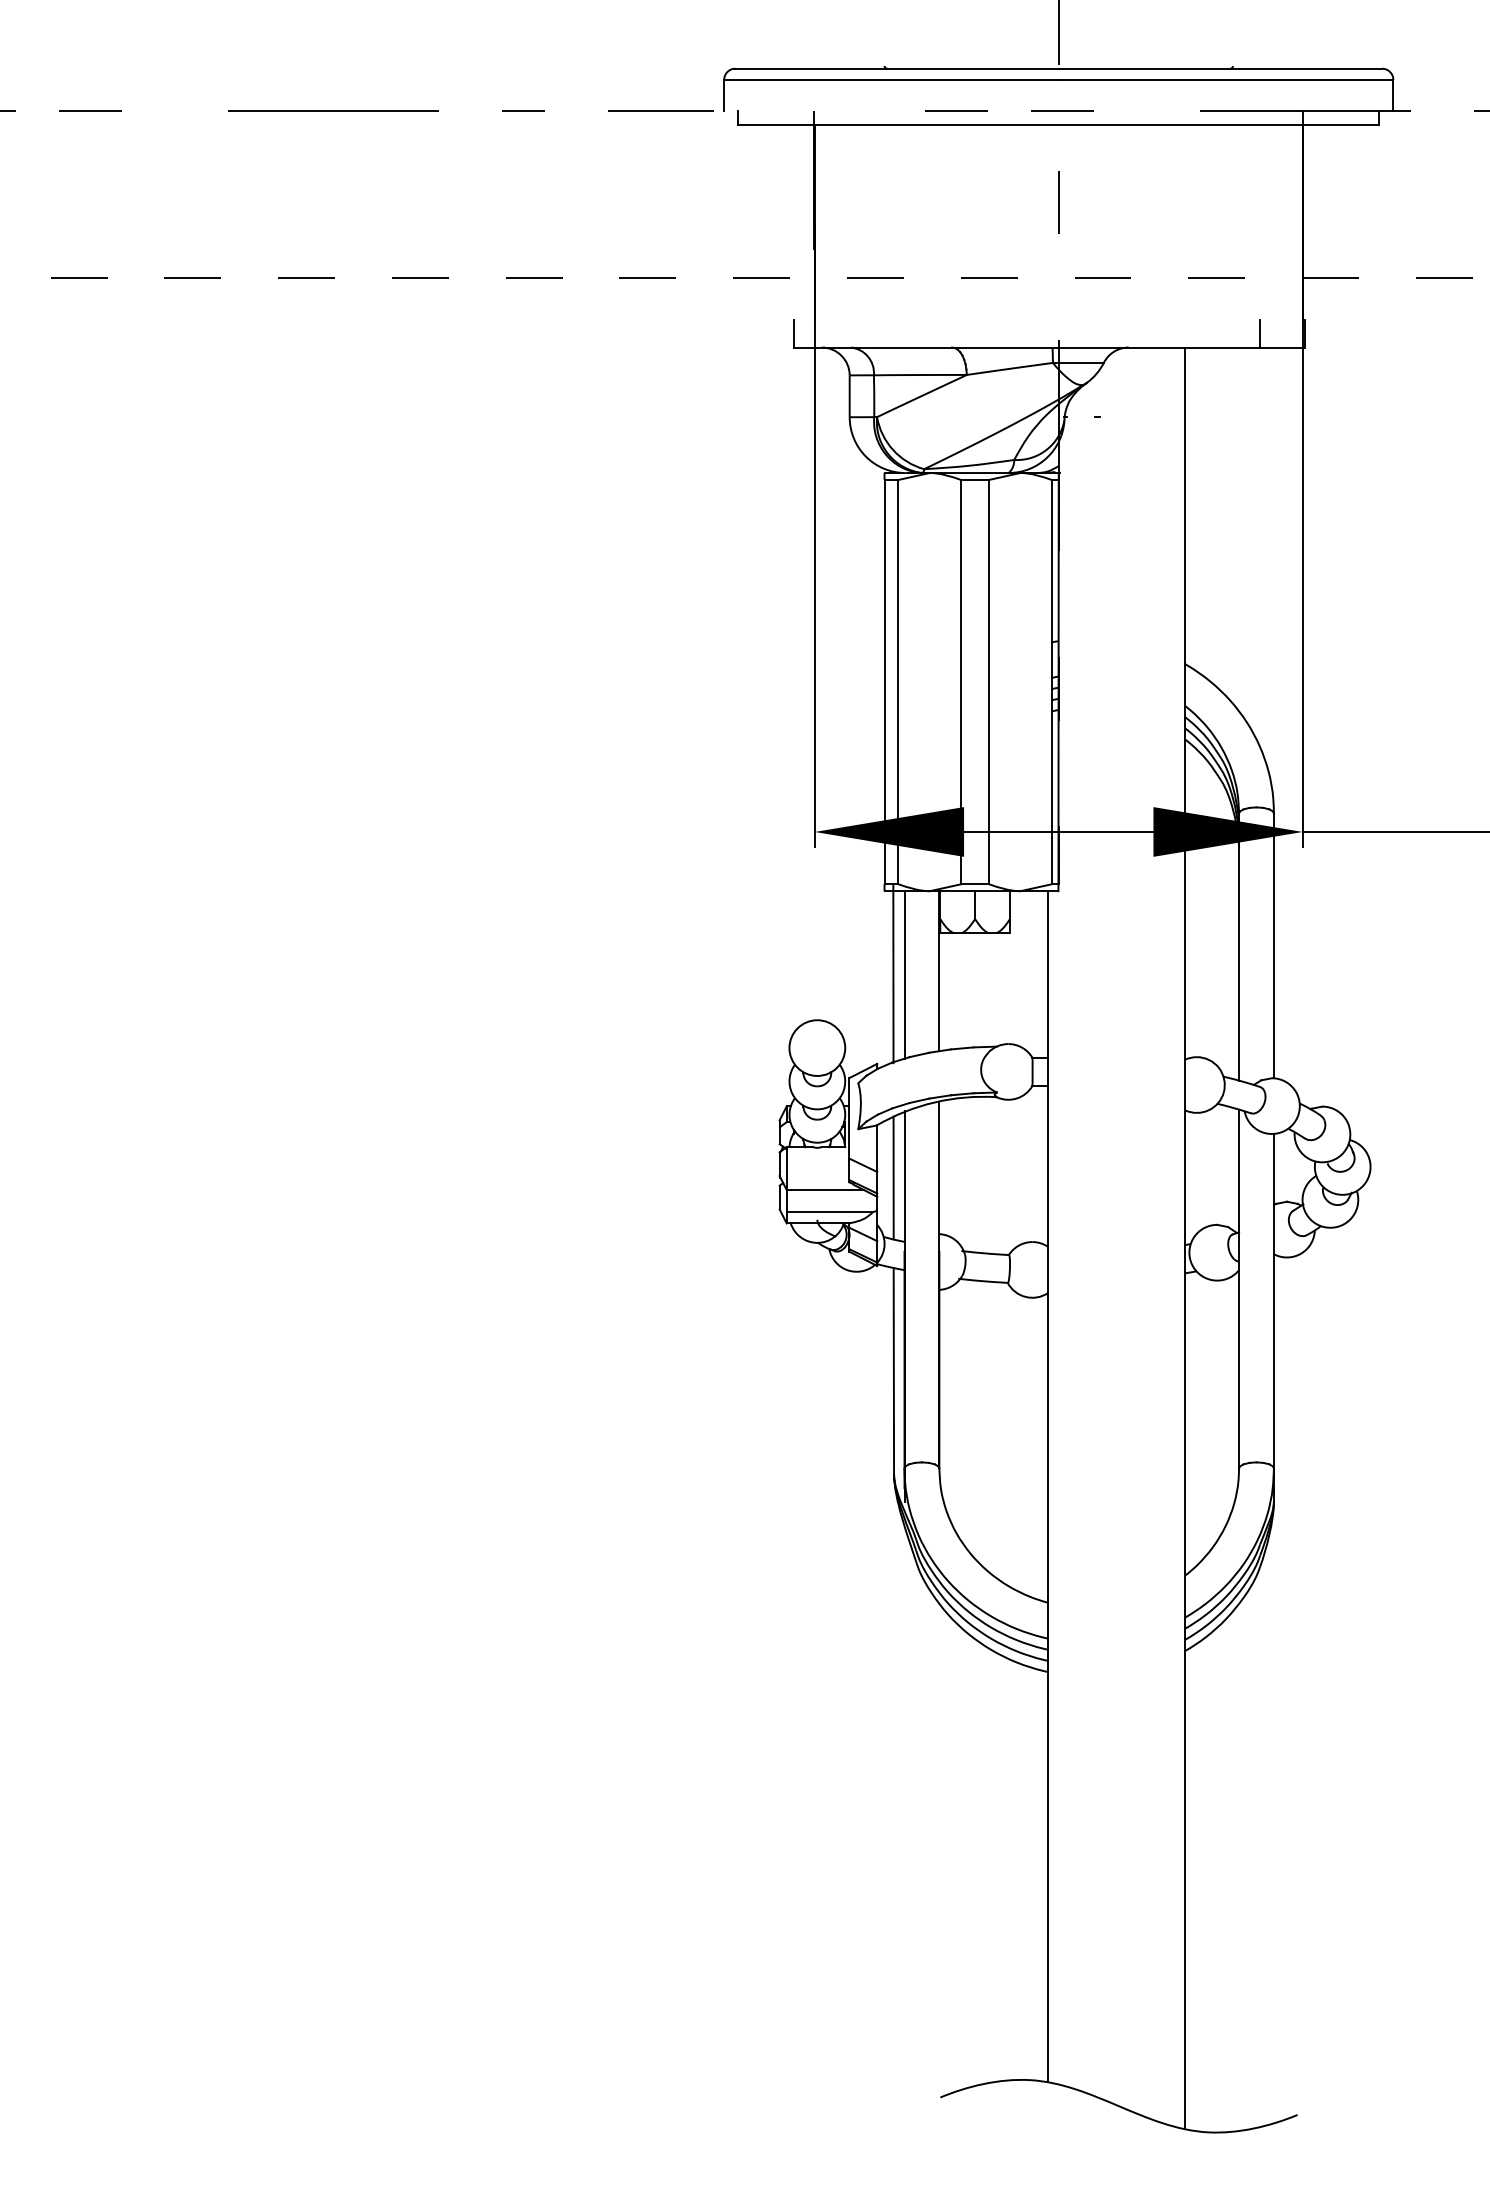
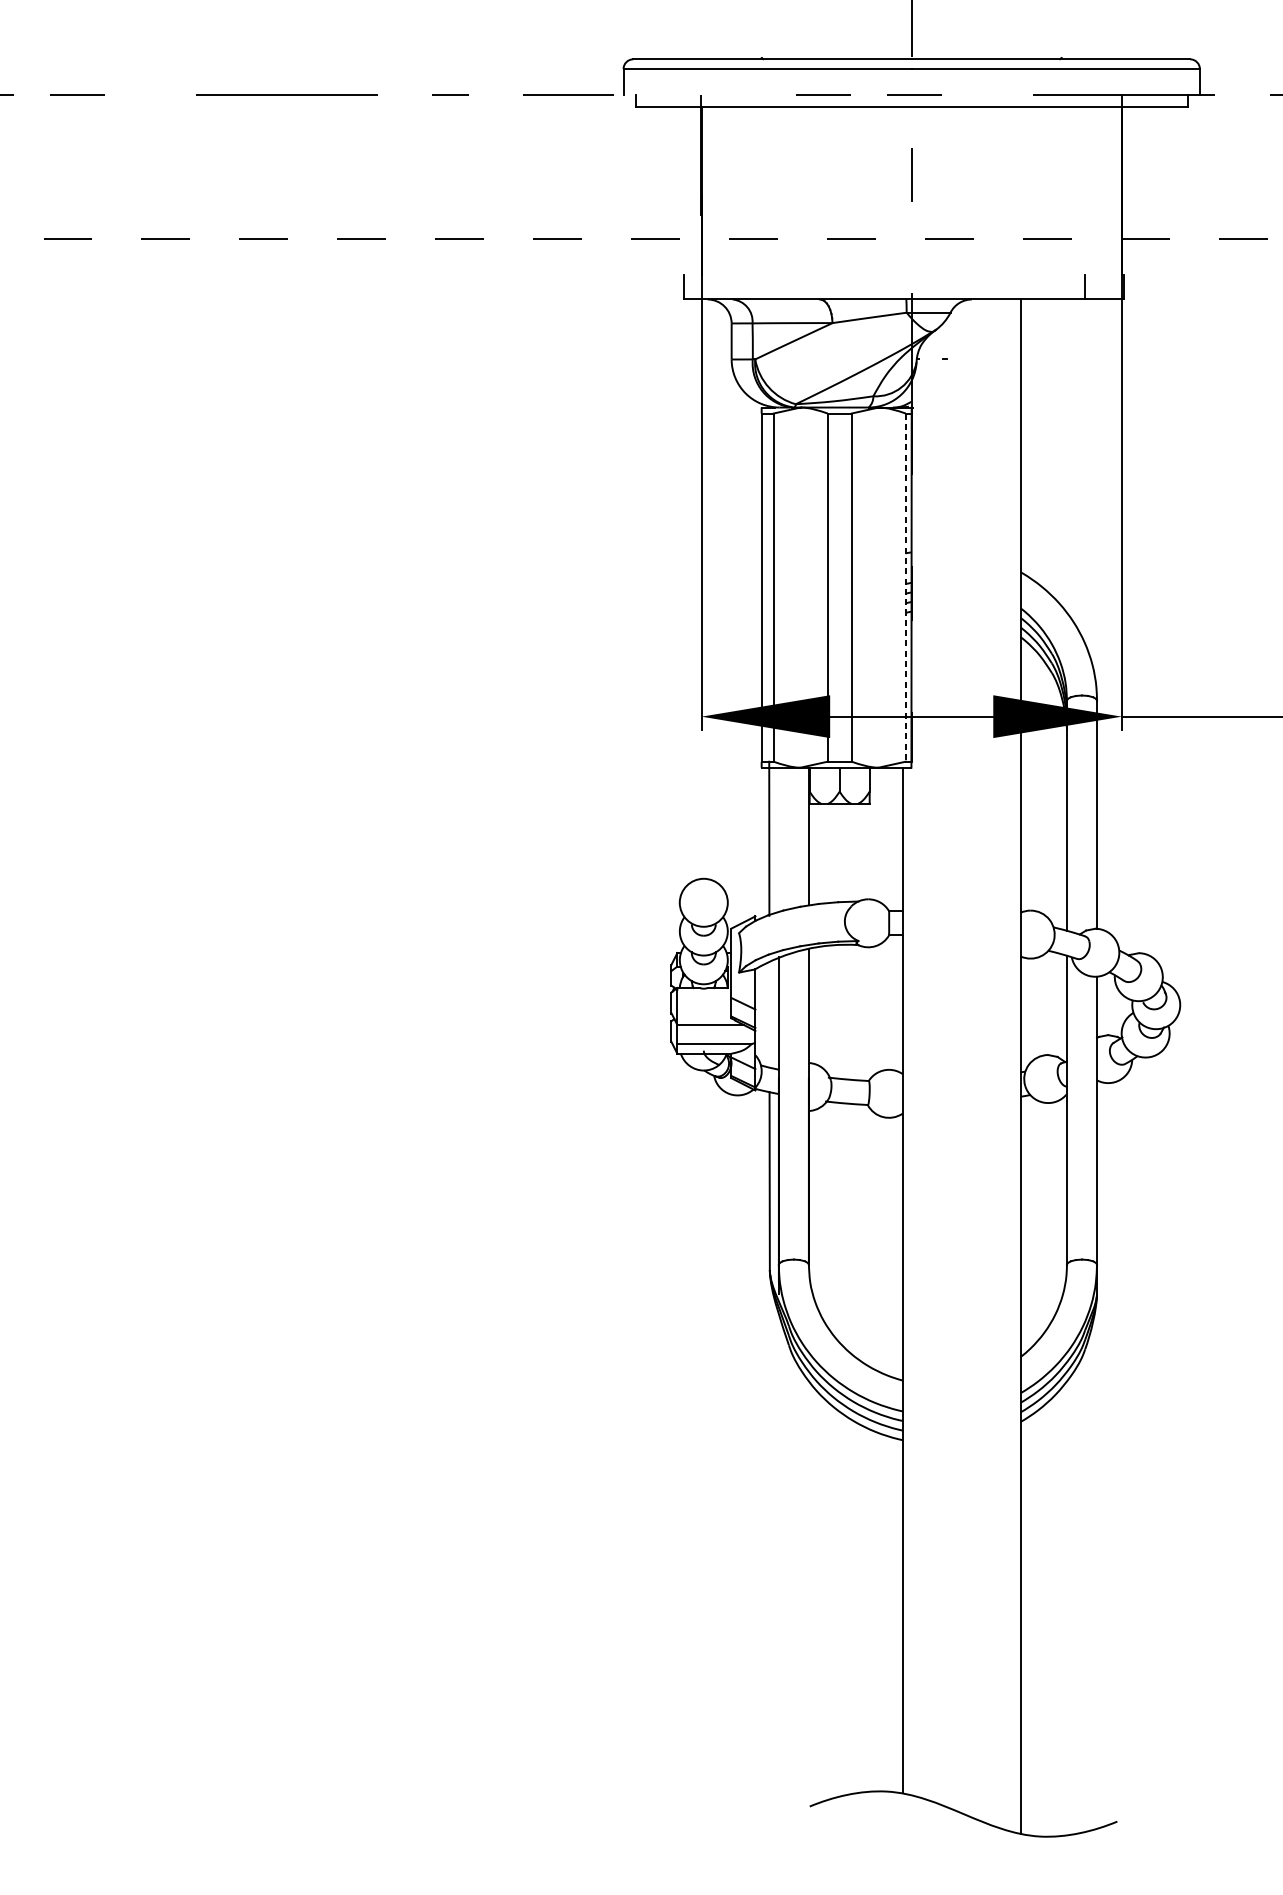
line: (1051, 682) -> (905, 587), solid -> dashed
line: (904, 974) -> (778, 839), removed
line: (893, 1177) -> (769, 1014), removed

